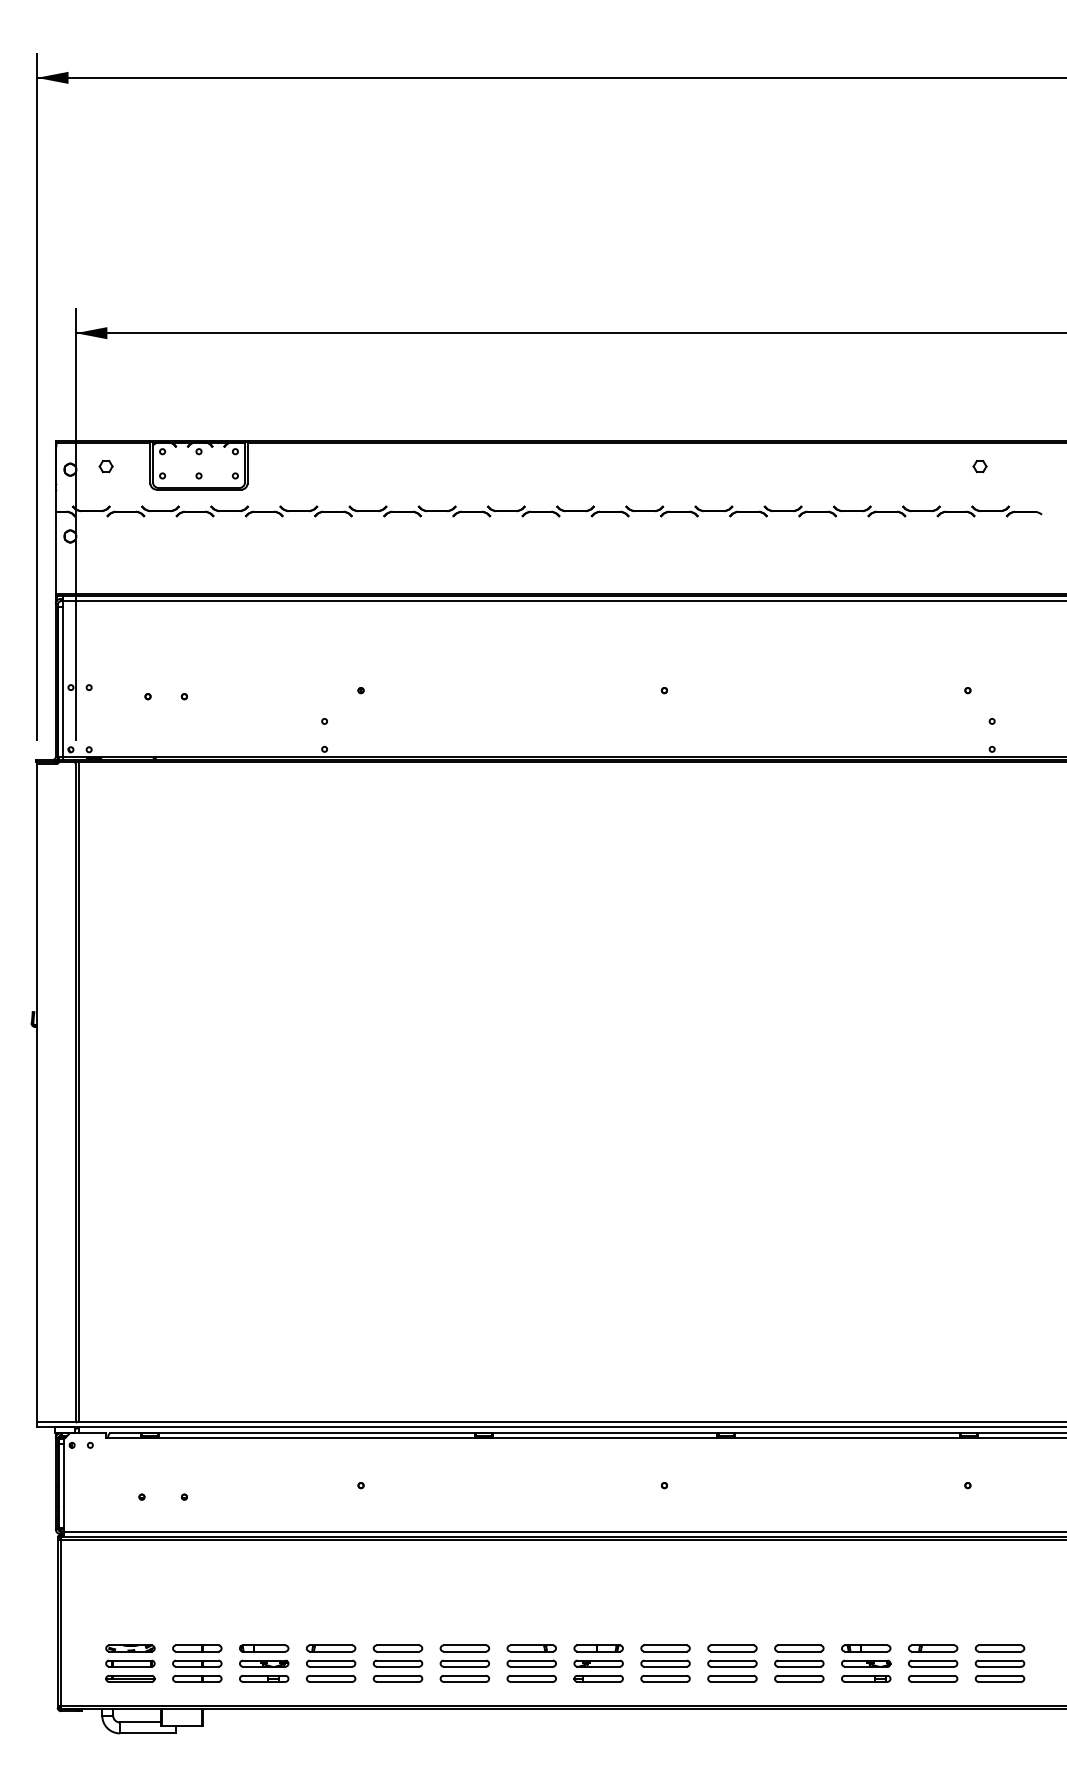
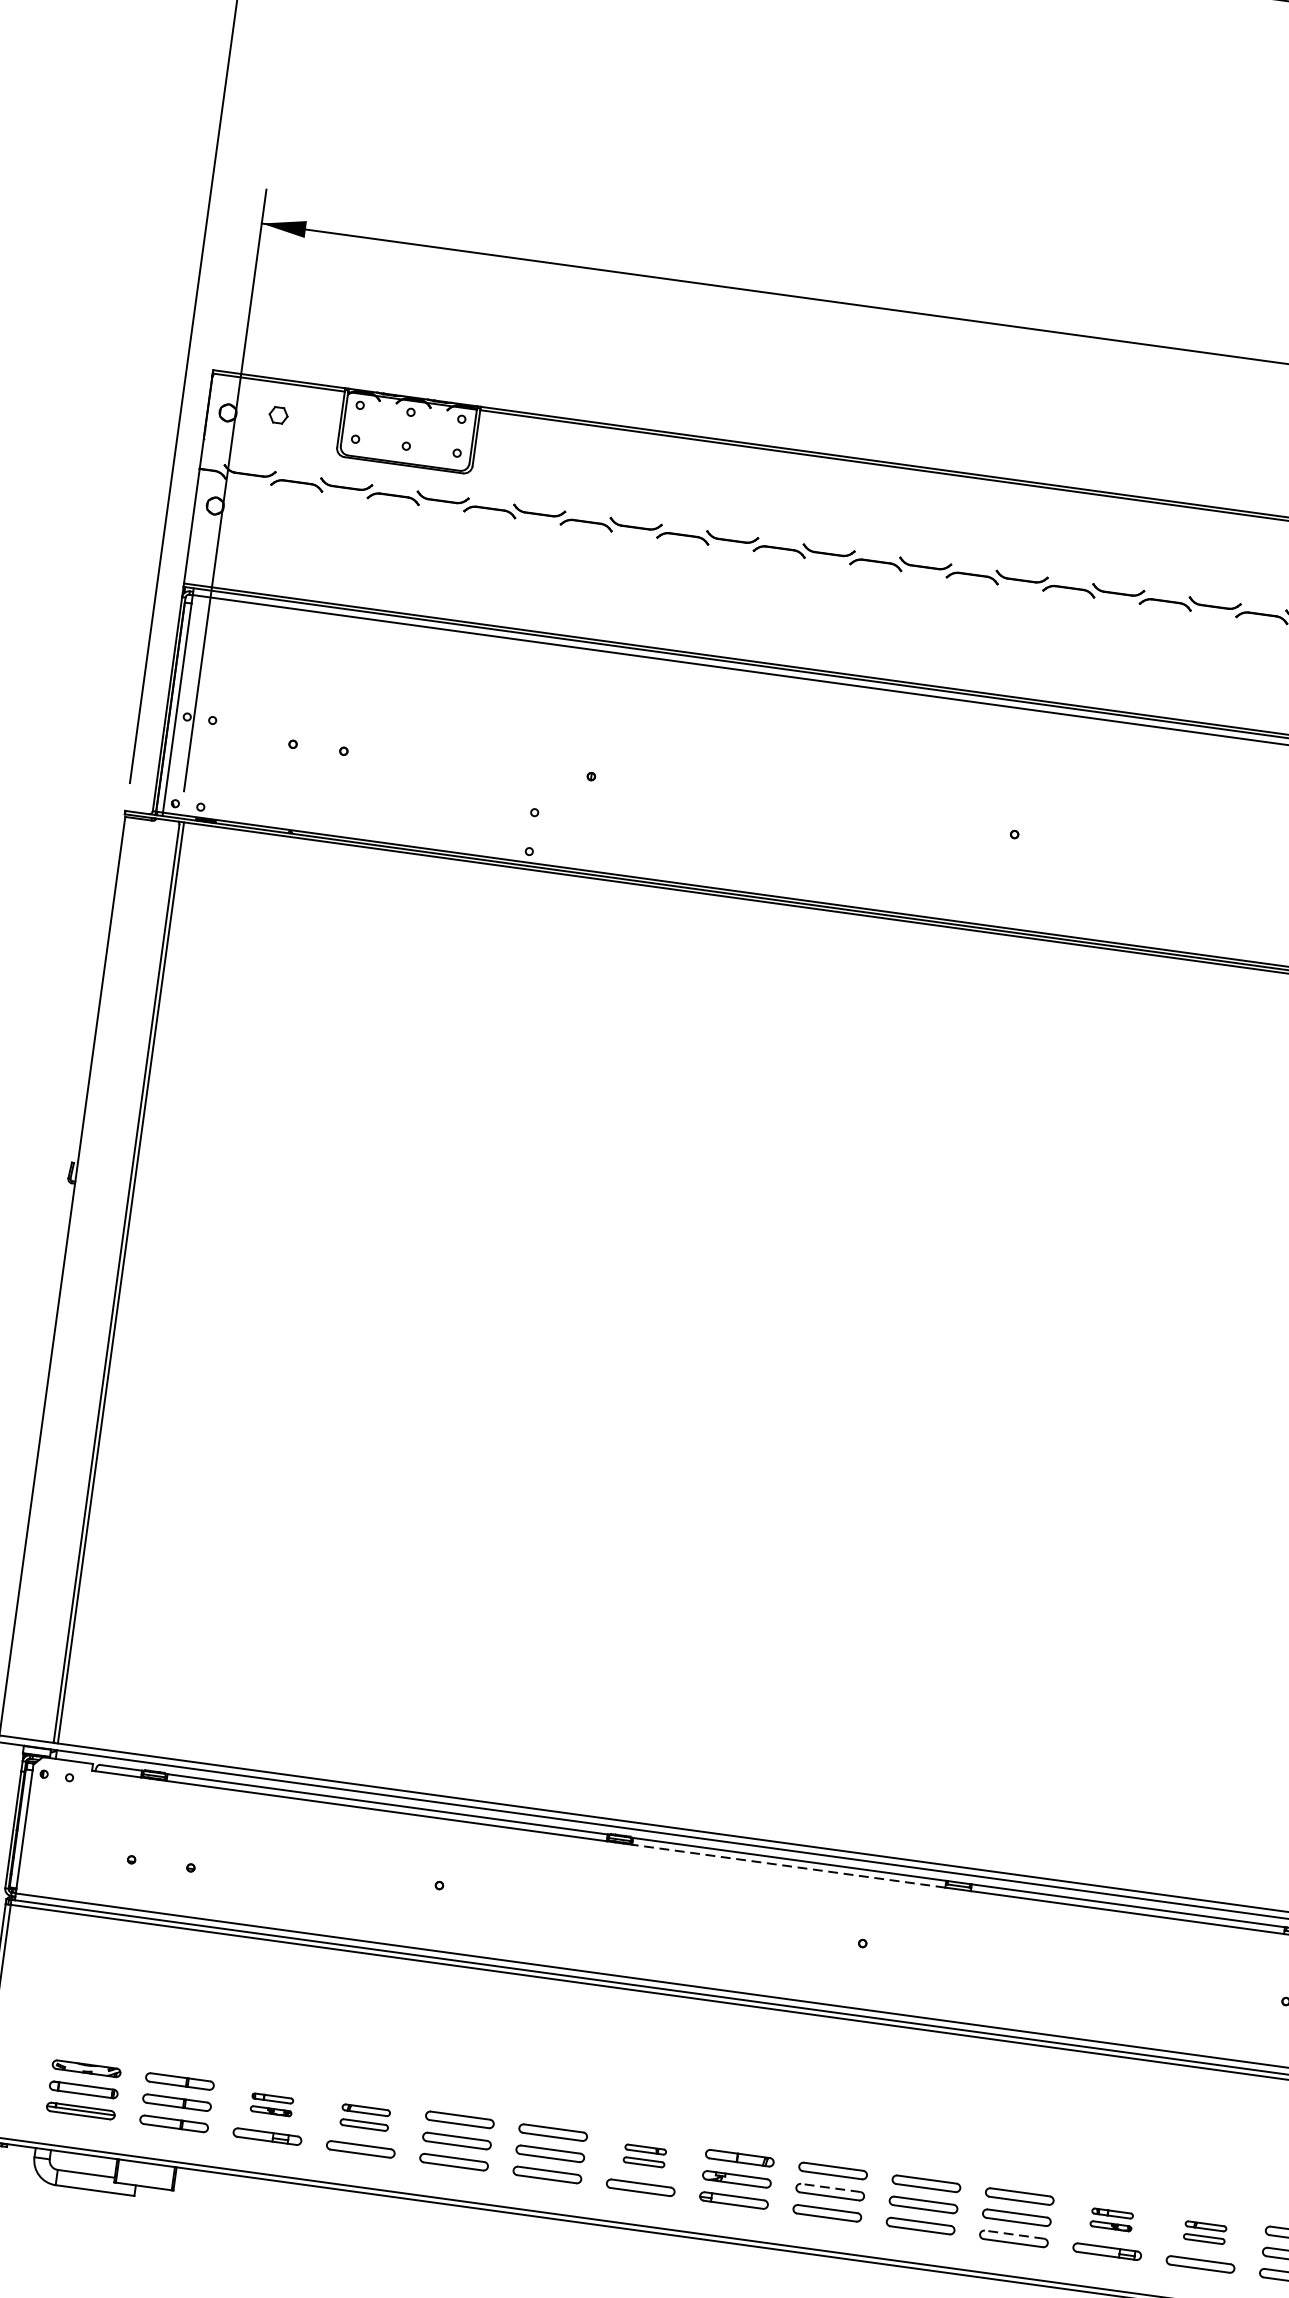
line: (604, 1438) -> (788, 1866), solid -> dashed
part: (264, 1655) -> (272, 2104), size x0.6
part: (331, 1655) -> (365, 2116), size x0.7
part: (531, 1655) -> (644, 2155), size x0.6
part: (866, 1655) -> (1112, 2219), size x0.6
part: (933, 1655) -> (1205, 2232), size x0.6
line: (665, 1660) -> (830, 2187), solid -> dashed
line: (798, 1675) -> (1013, 2234), solid -> dashed

